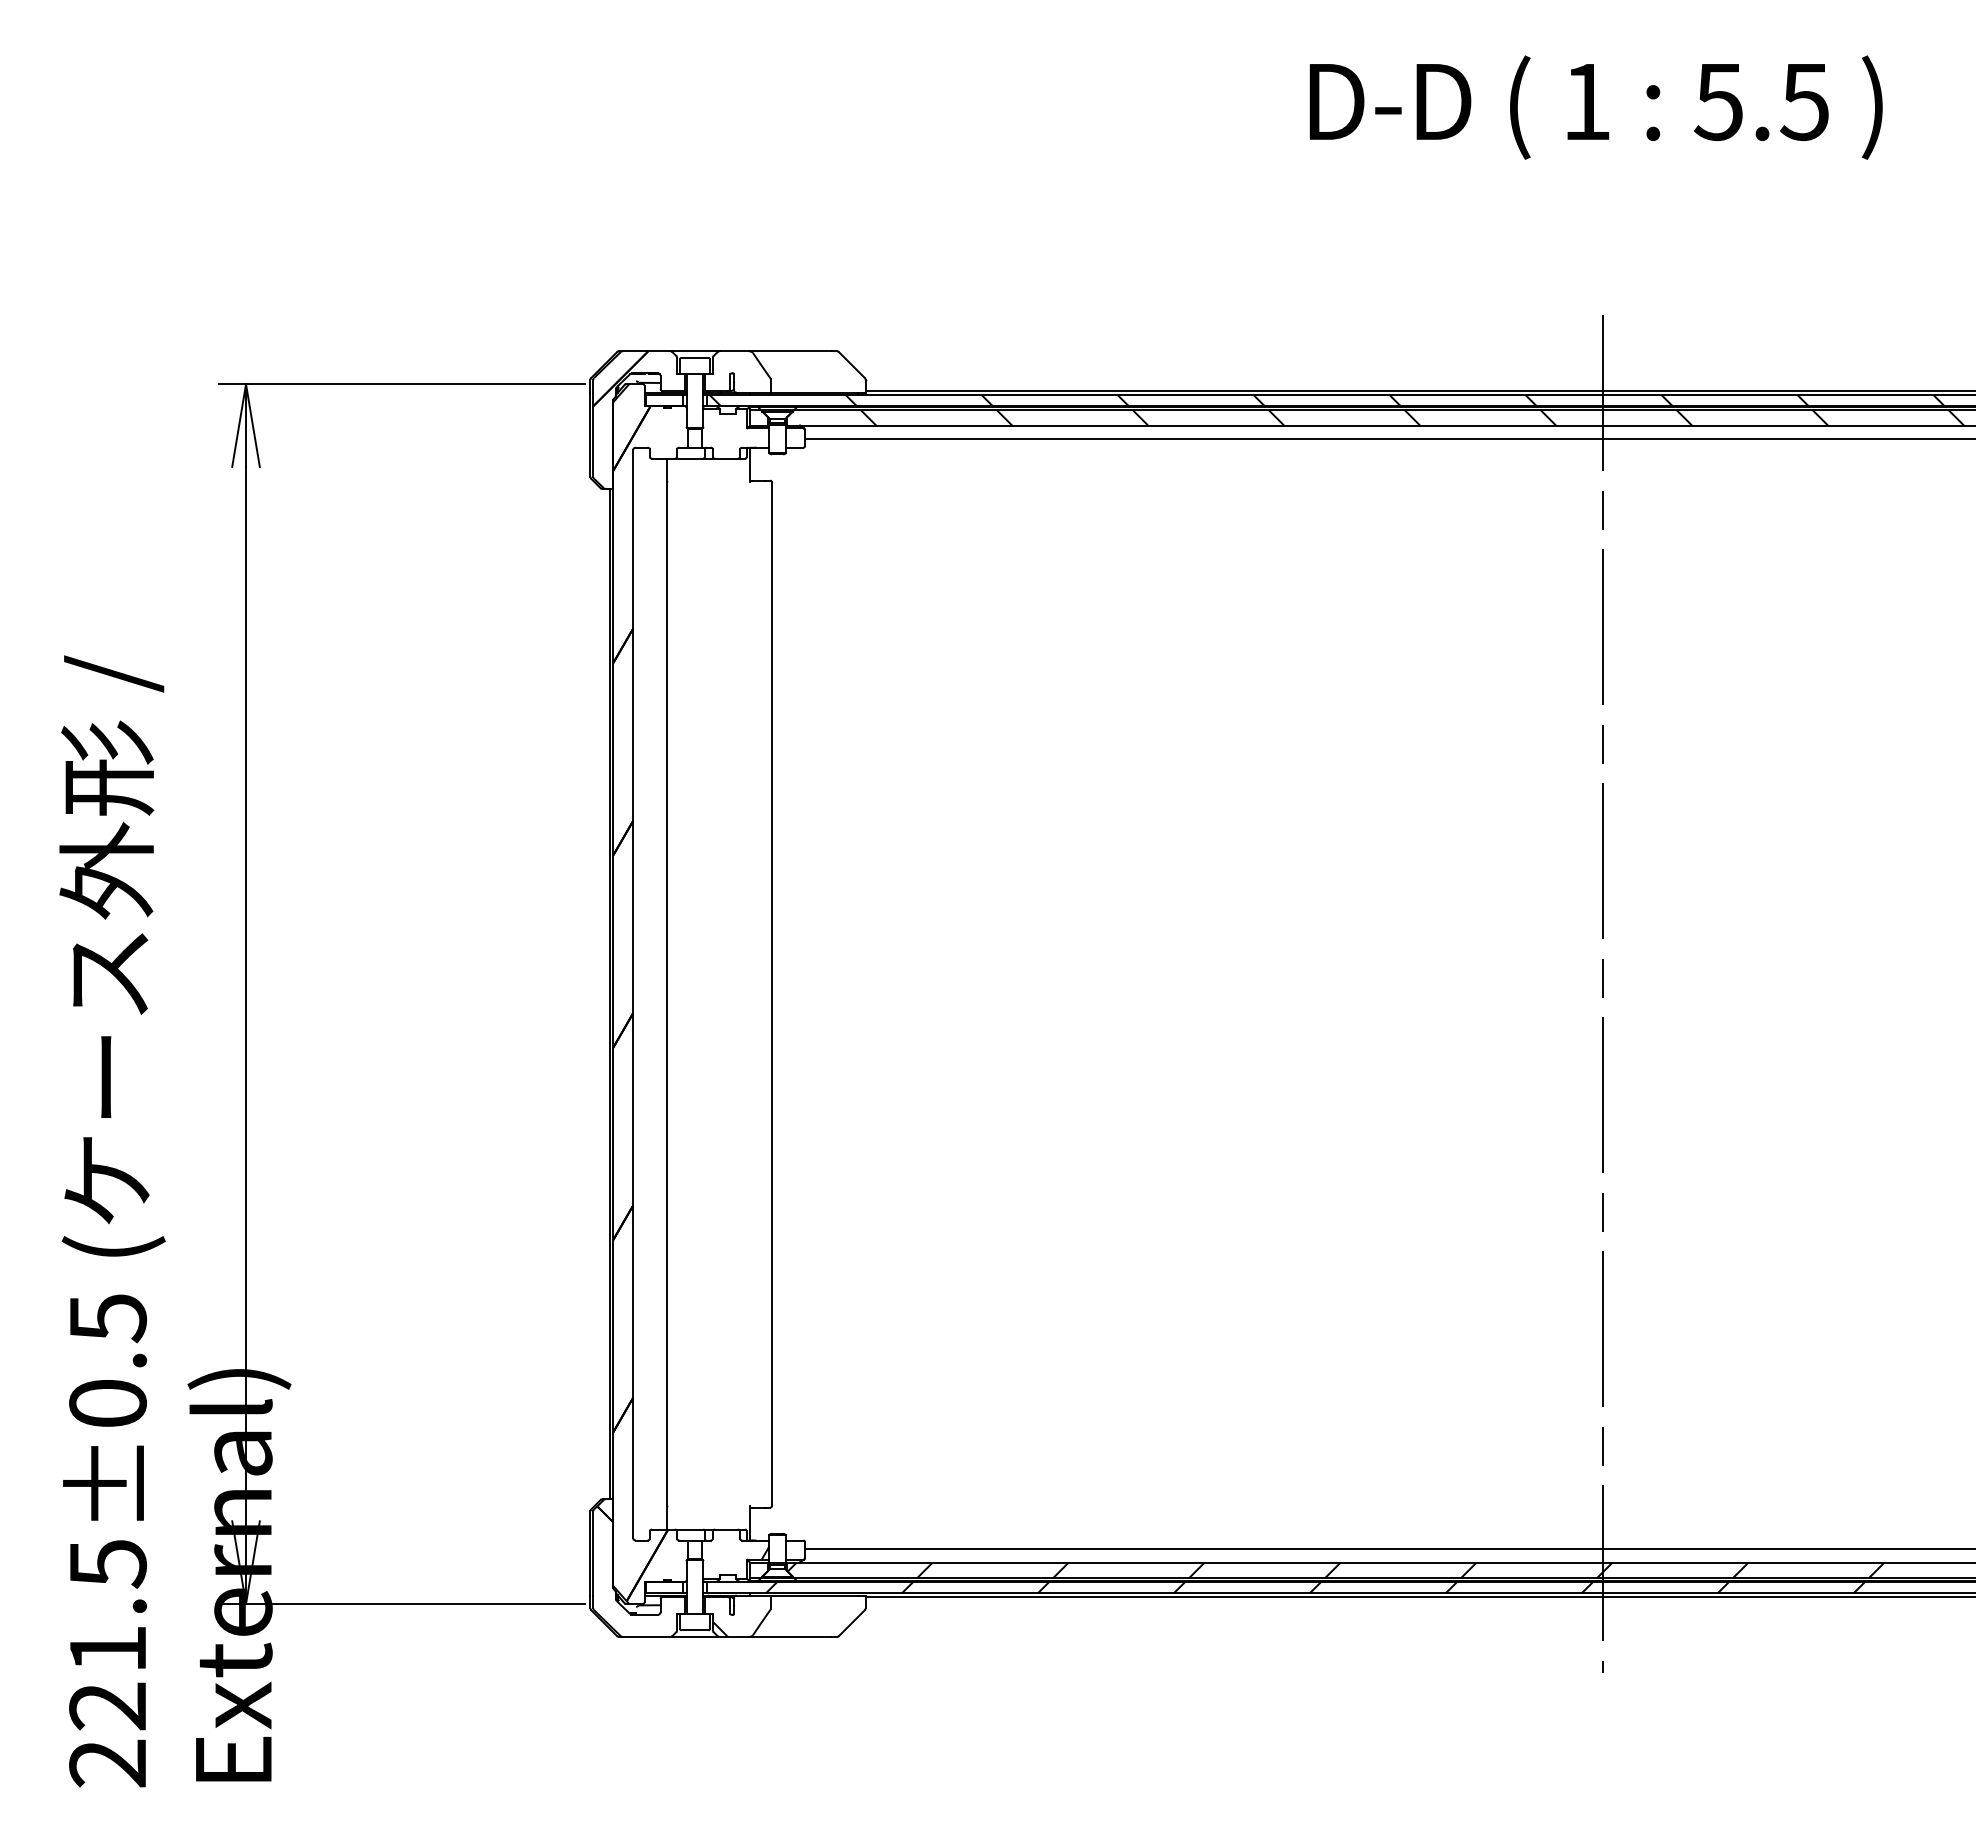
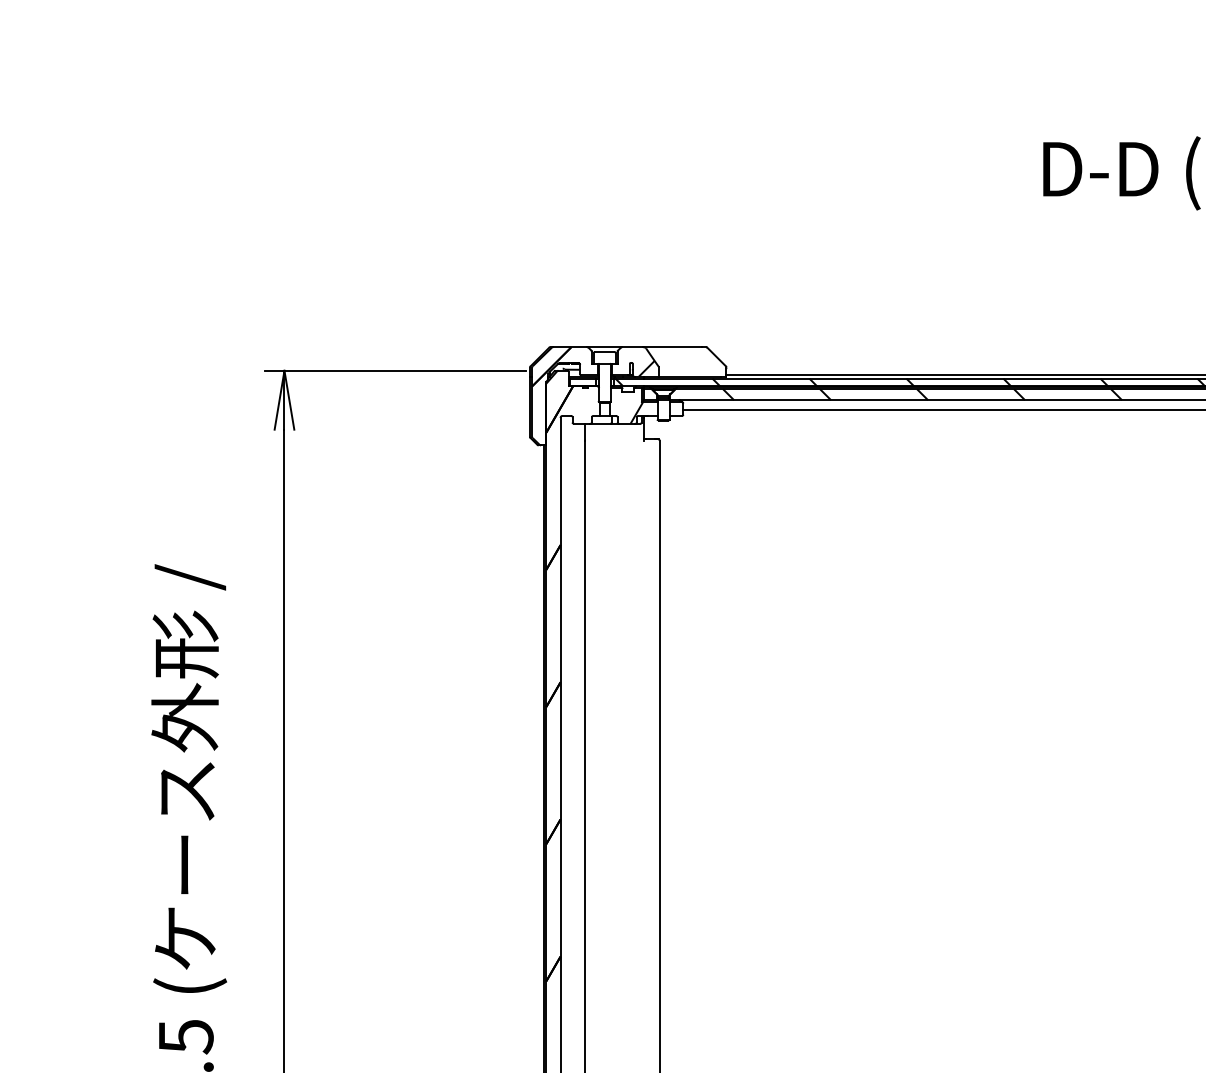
hatch: (753, 381) -> (646, 368), added
hatch: (739, 443) -> (636, 412), added

